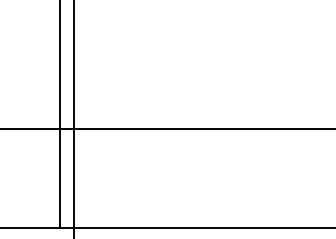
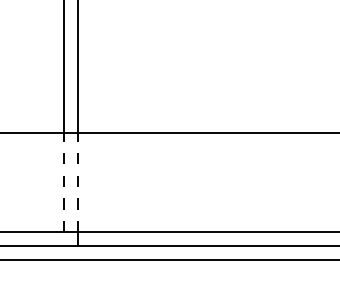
line: (60, 177) -> (64, 182), solid -> dashed
line: (74, 177) -> (78, 182), solid -> dashed

